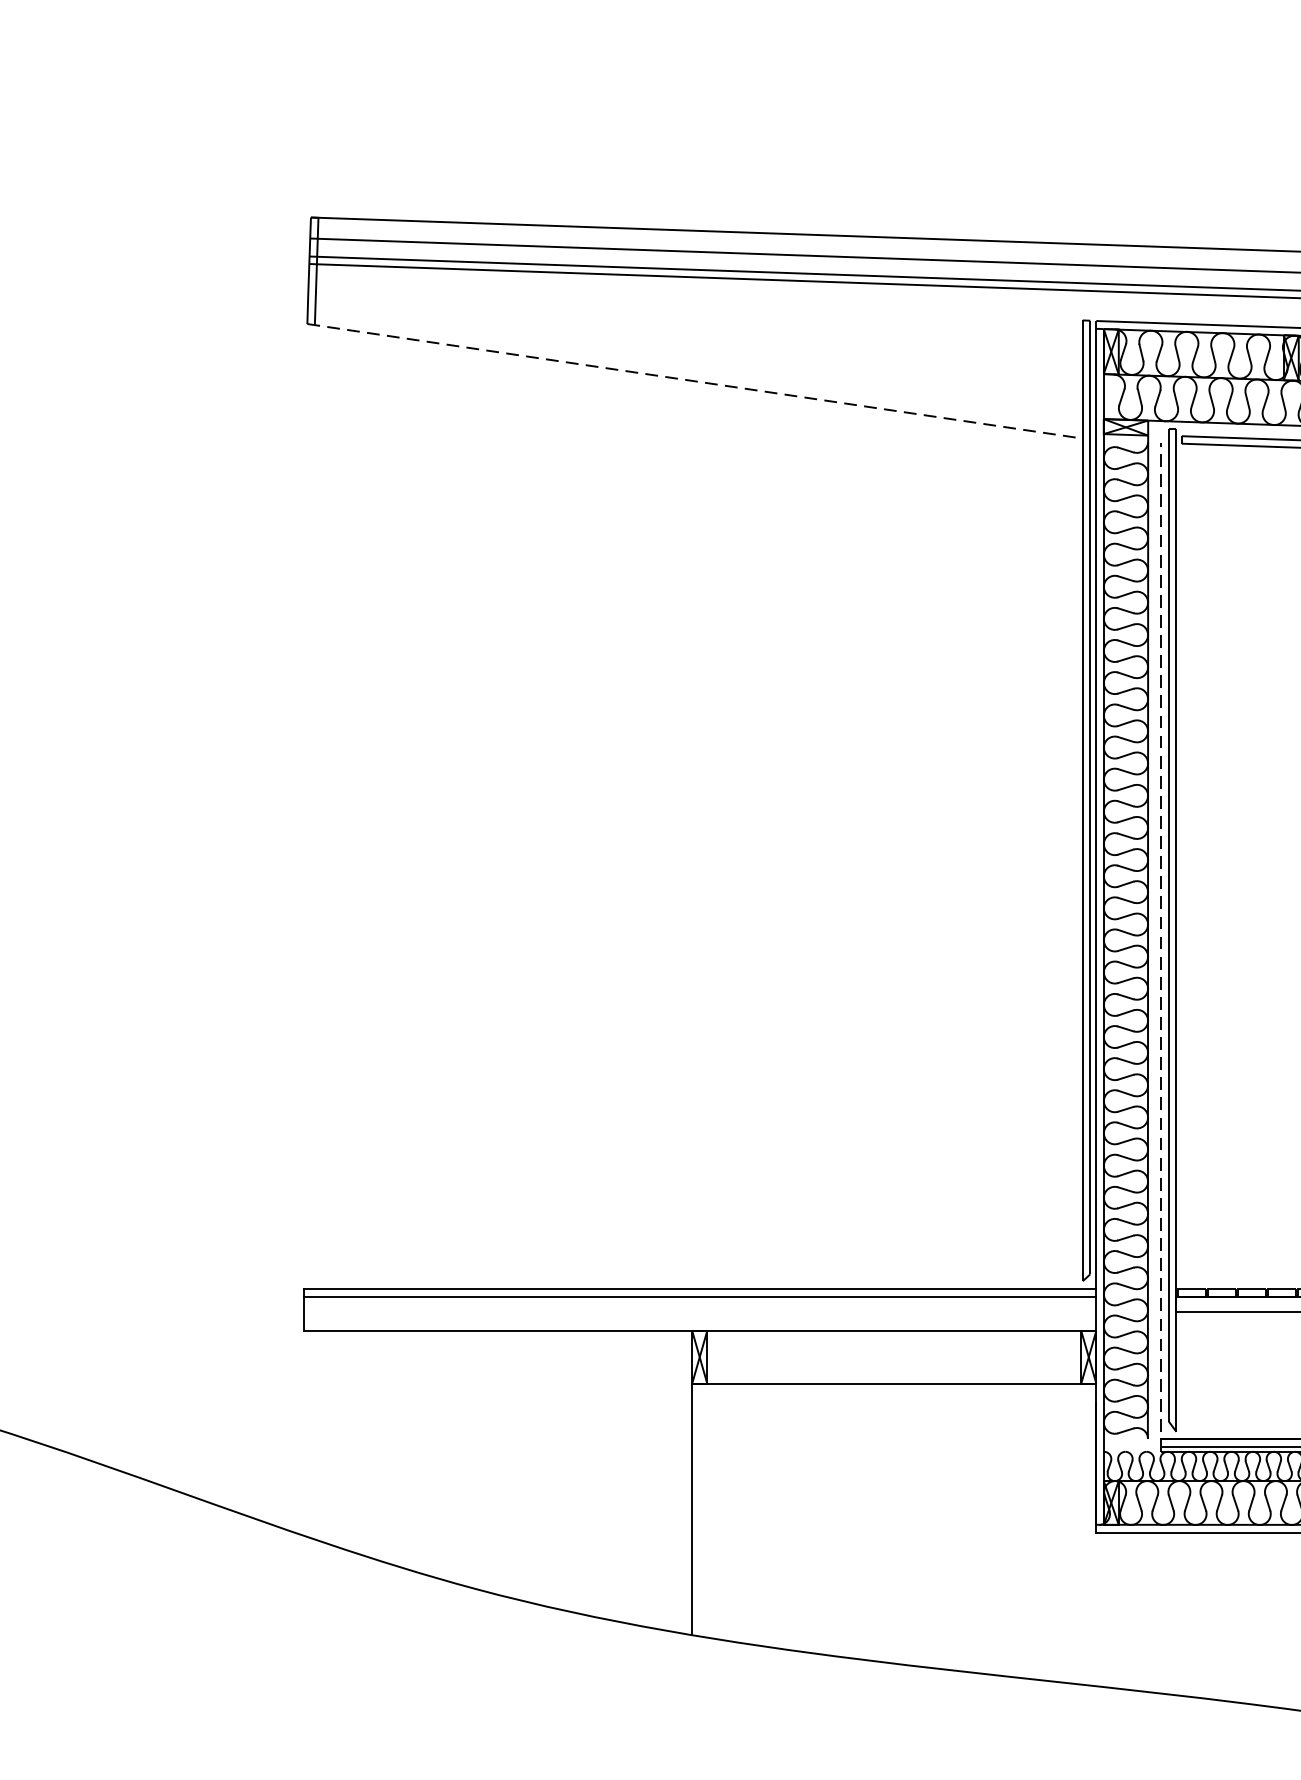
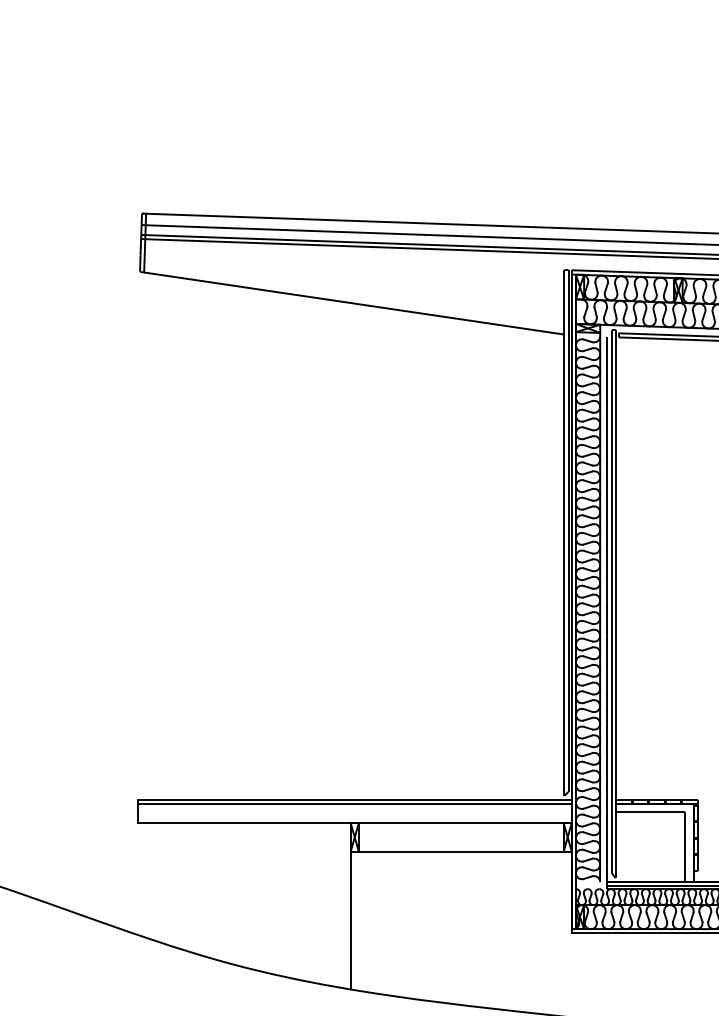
line: (695, 381) -> (352, 303), dashed -> solid
line: (1161, 946) -> (607, 612), dashed -> solid

